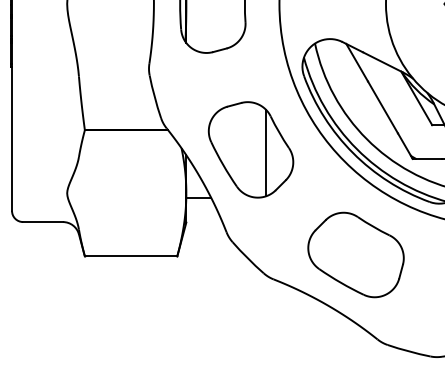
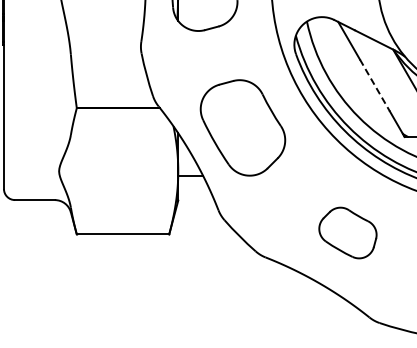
line: (382, 107) -> (374, 85), solid -> dashed
line: (265, 152) -> (257, 130), removed
part: (355, 254) -> (347, 232), size x0.6

